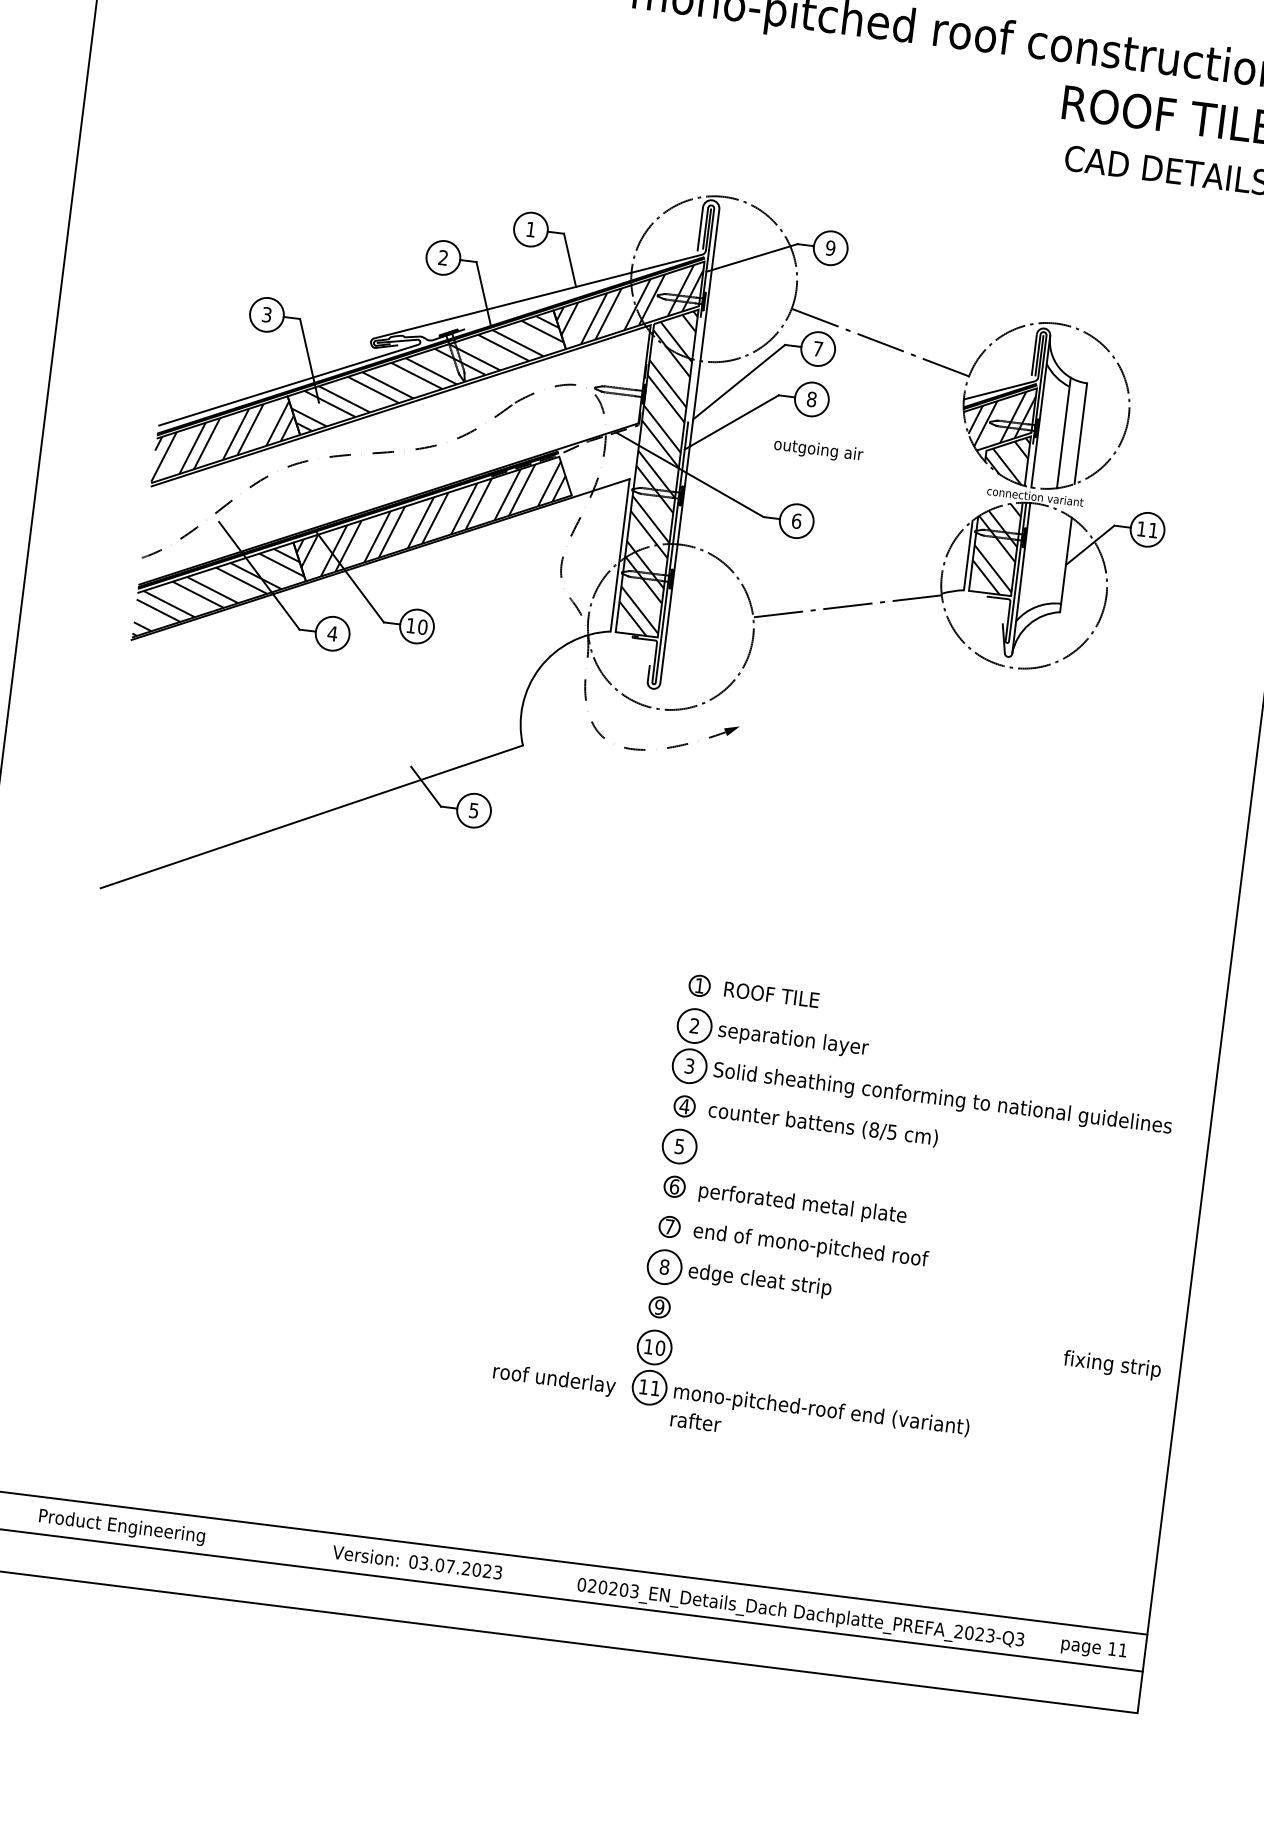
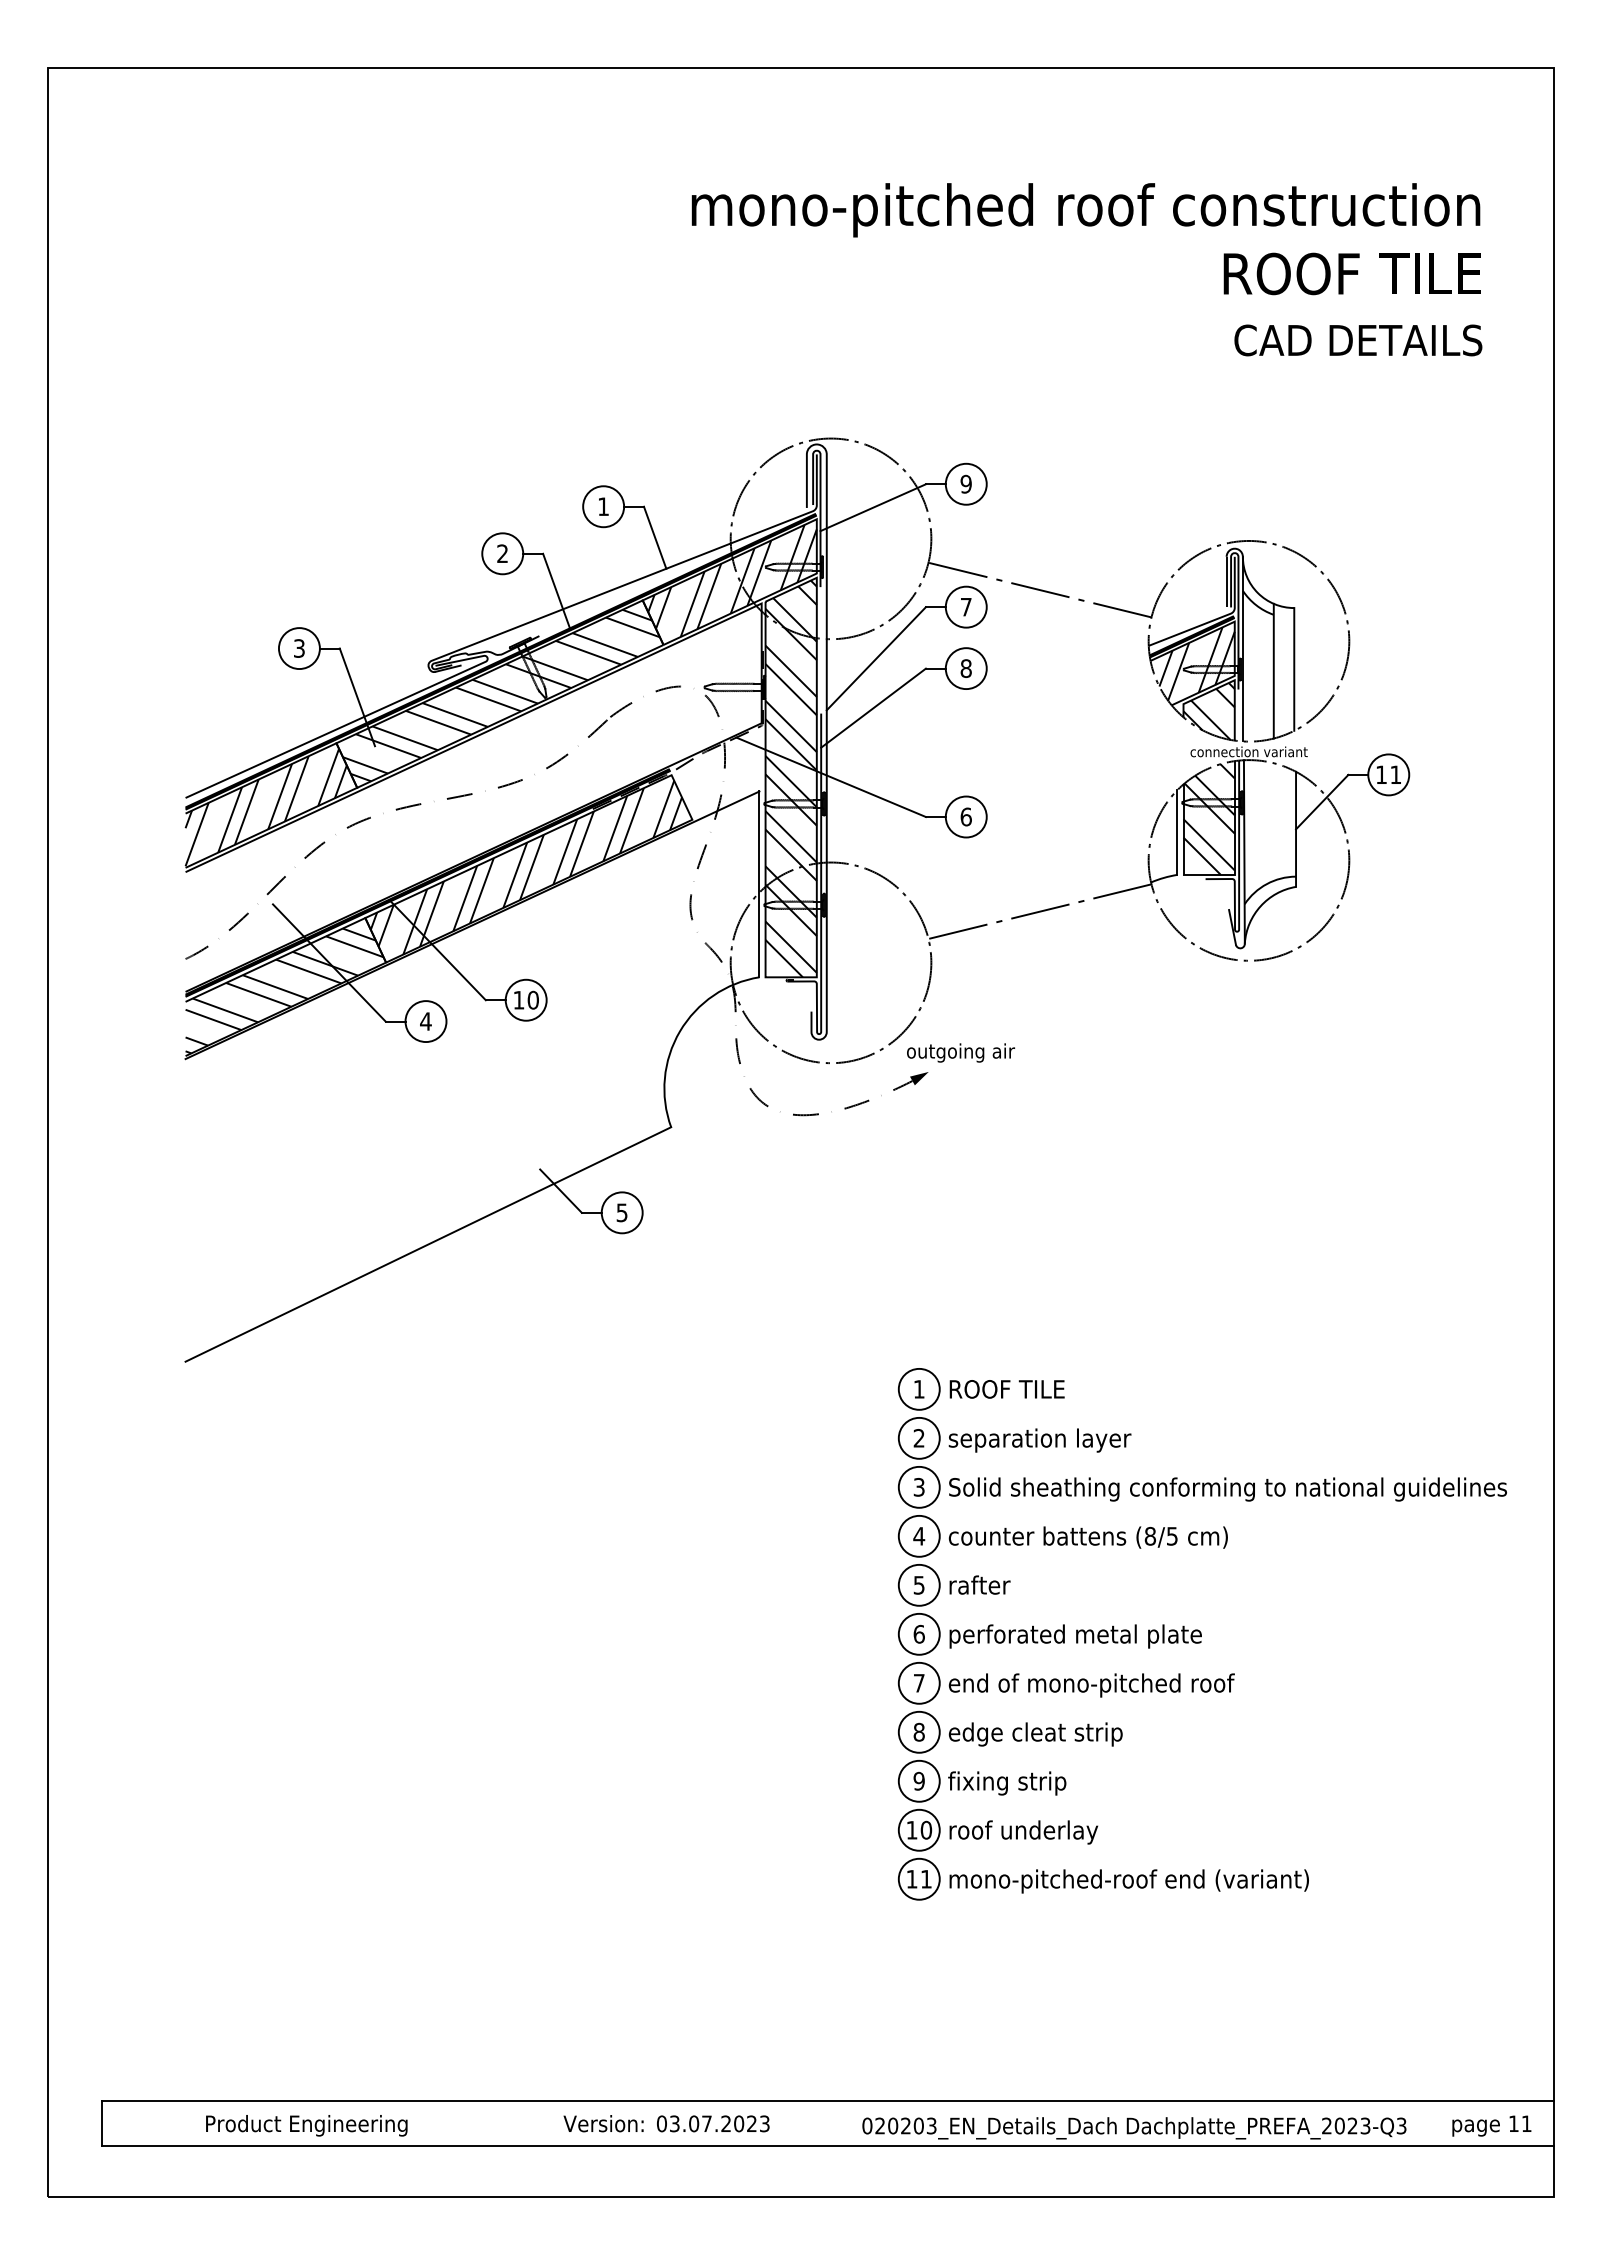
text: (819, 450) -> (961, 1052), moved
circle: (699, 985) -> (918, 1388), size x1.67
circle: (684, 1105) -> (918, 1535), size x1.67
circle: (674, 1186) -> (918, 1633), size x1.67
circle: (669, 1226) -> (918, 1682), size x1.67
circle: (659, 1306) -> (918, 1780), size x1.67
text: (1112, 1365) -> (1007, 1783), moved
text: (554, 1380) -> (1023, 1832), moved
text: (695, 1421) -> (979, 1584), moved

